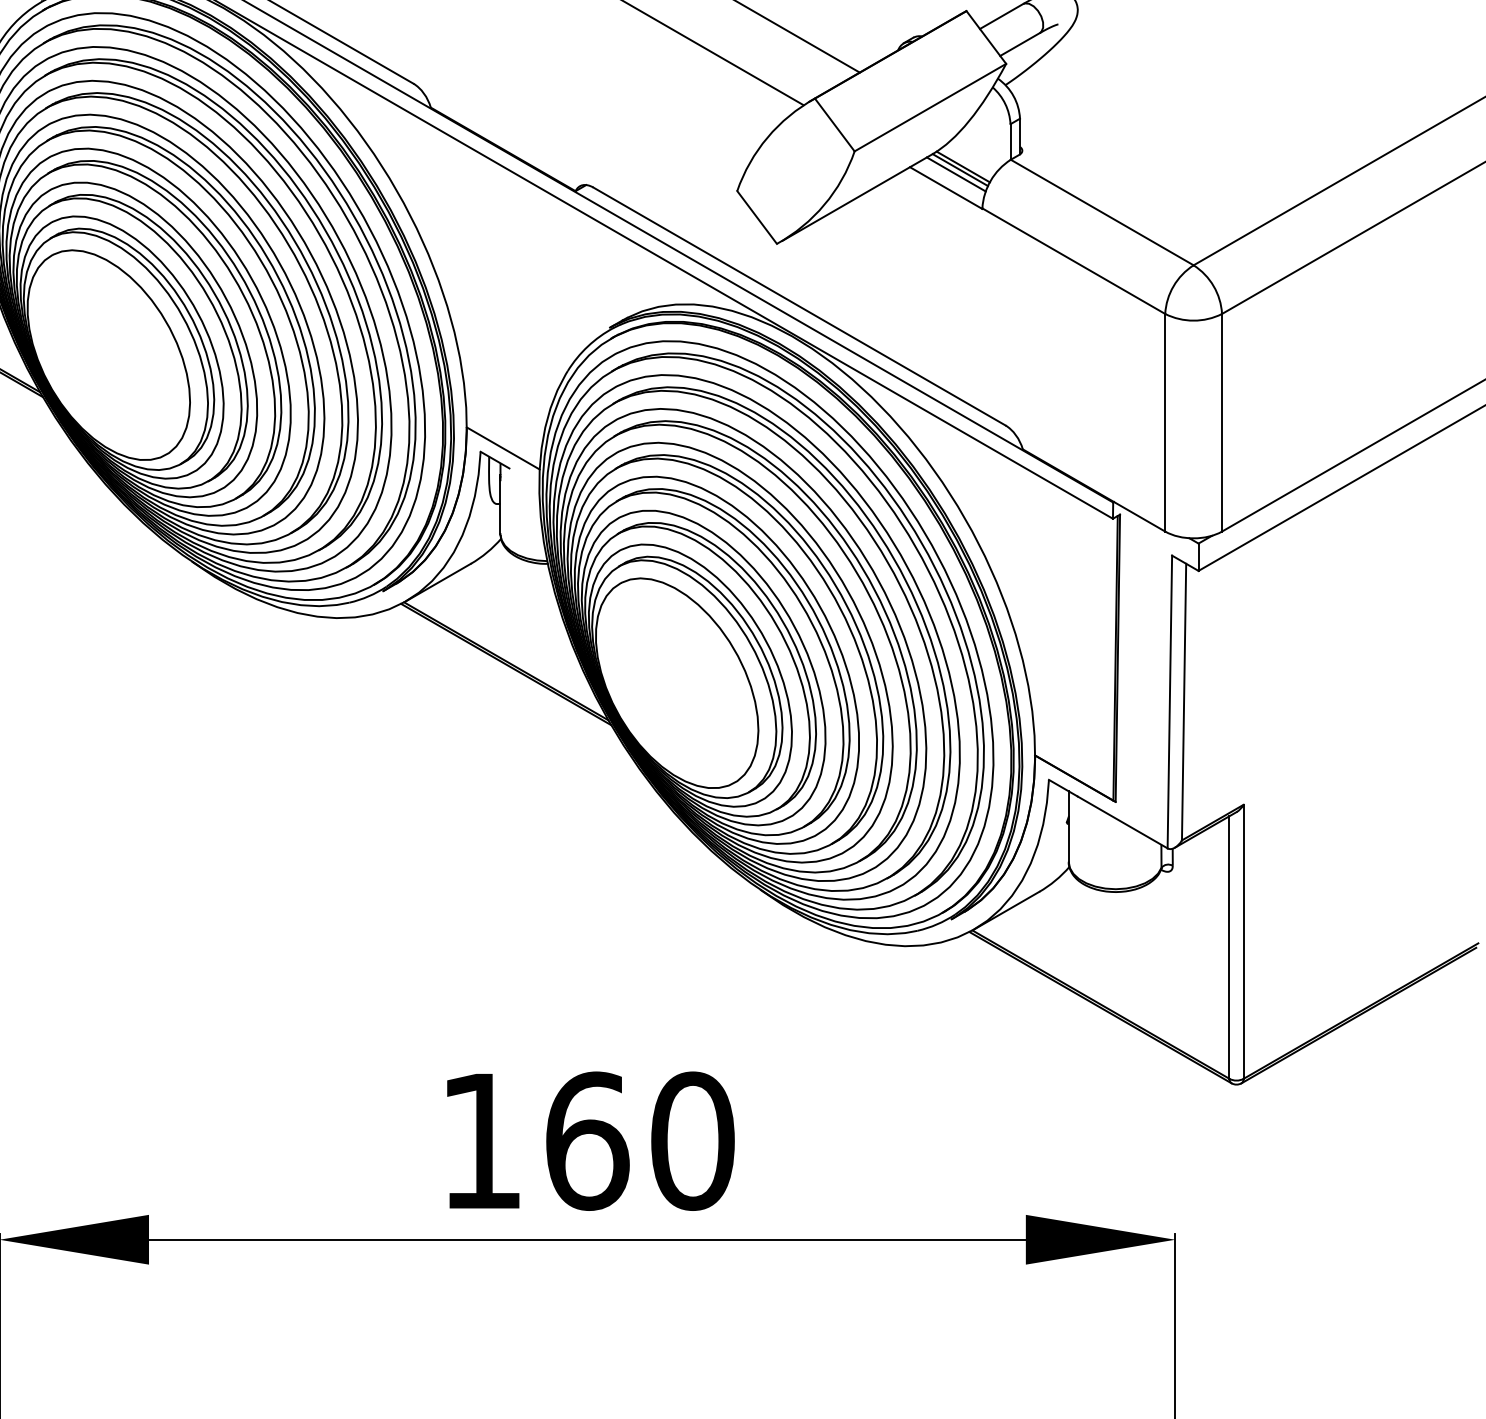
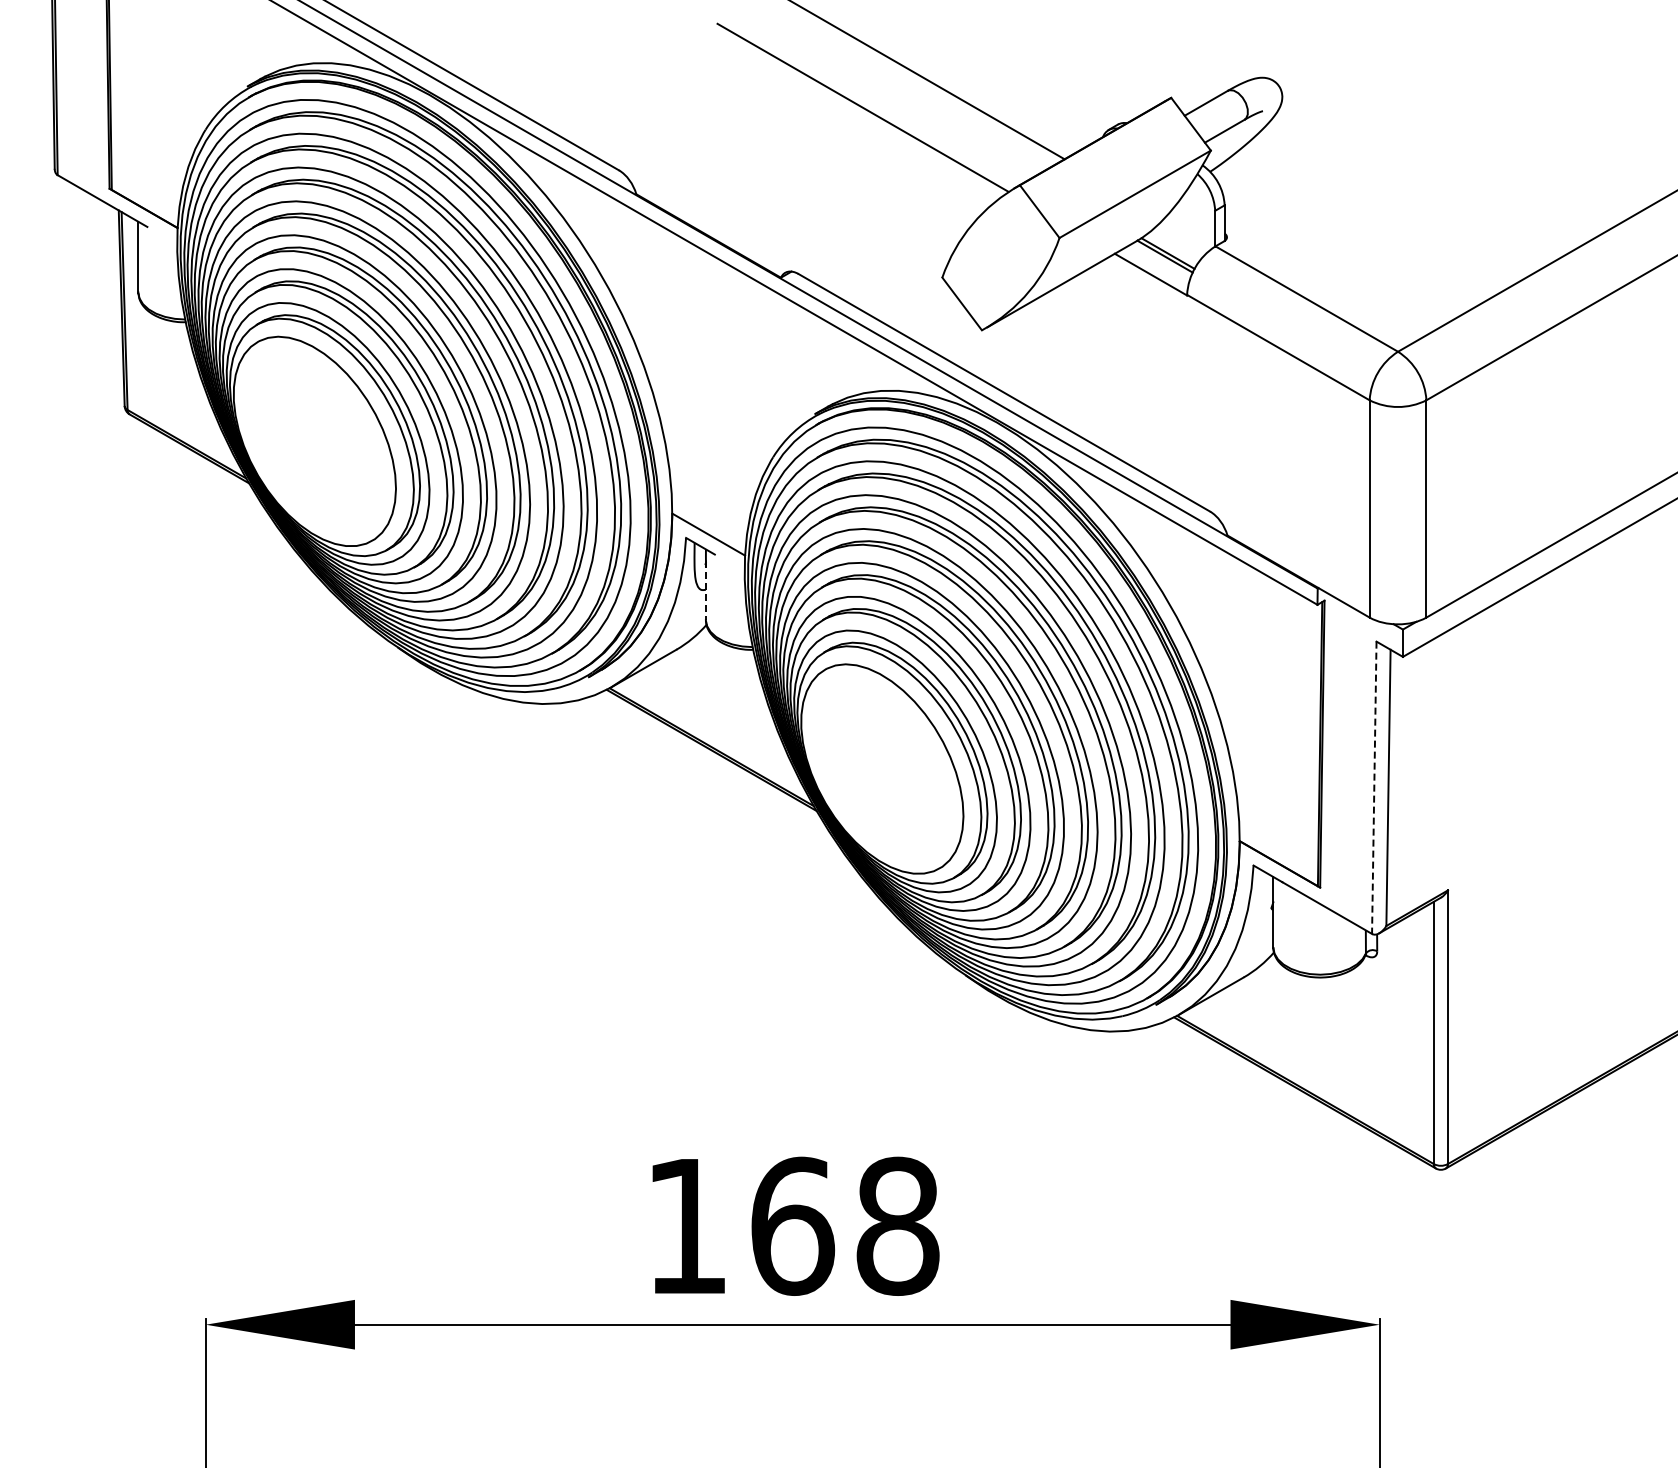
line: (955, 174) -> (1160, 261), removed
line: (500, 505) -> (705, 591), solid -> dashed
line: (1170, 702) -> (1374, 788), solid -> dashed
text: (692, 1140) -> (897, 1225), 160 -> 168

